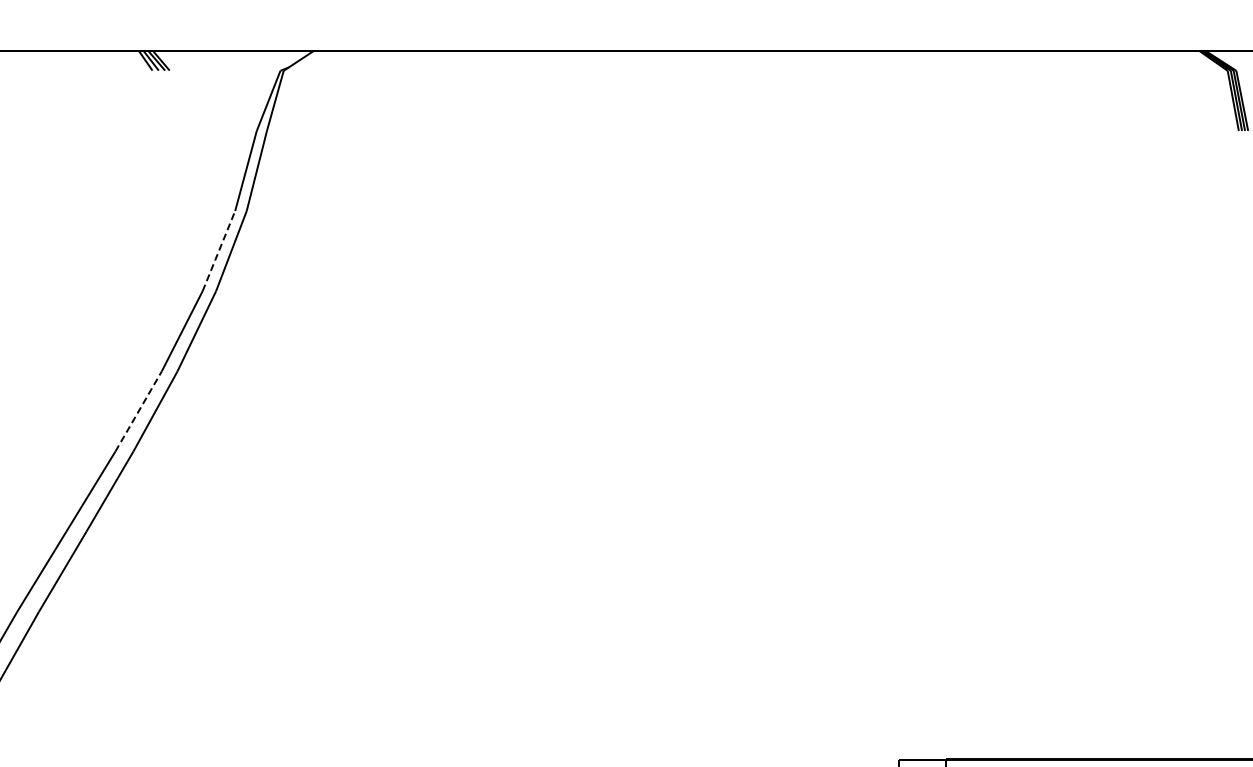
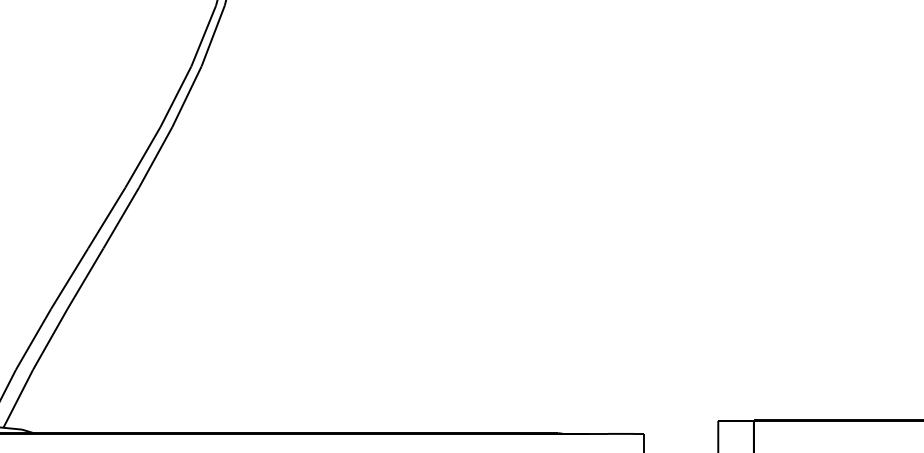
line: (219, 250) -> (204, 35), dashed -> solid
line: (138, 411) -> (142, 157), dashed -> solid

